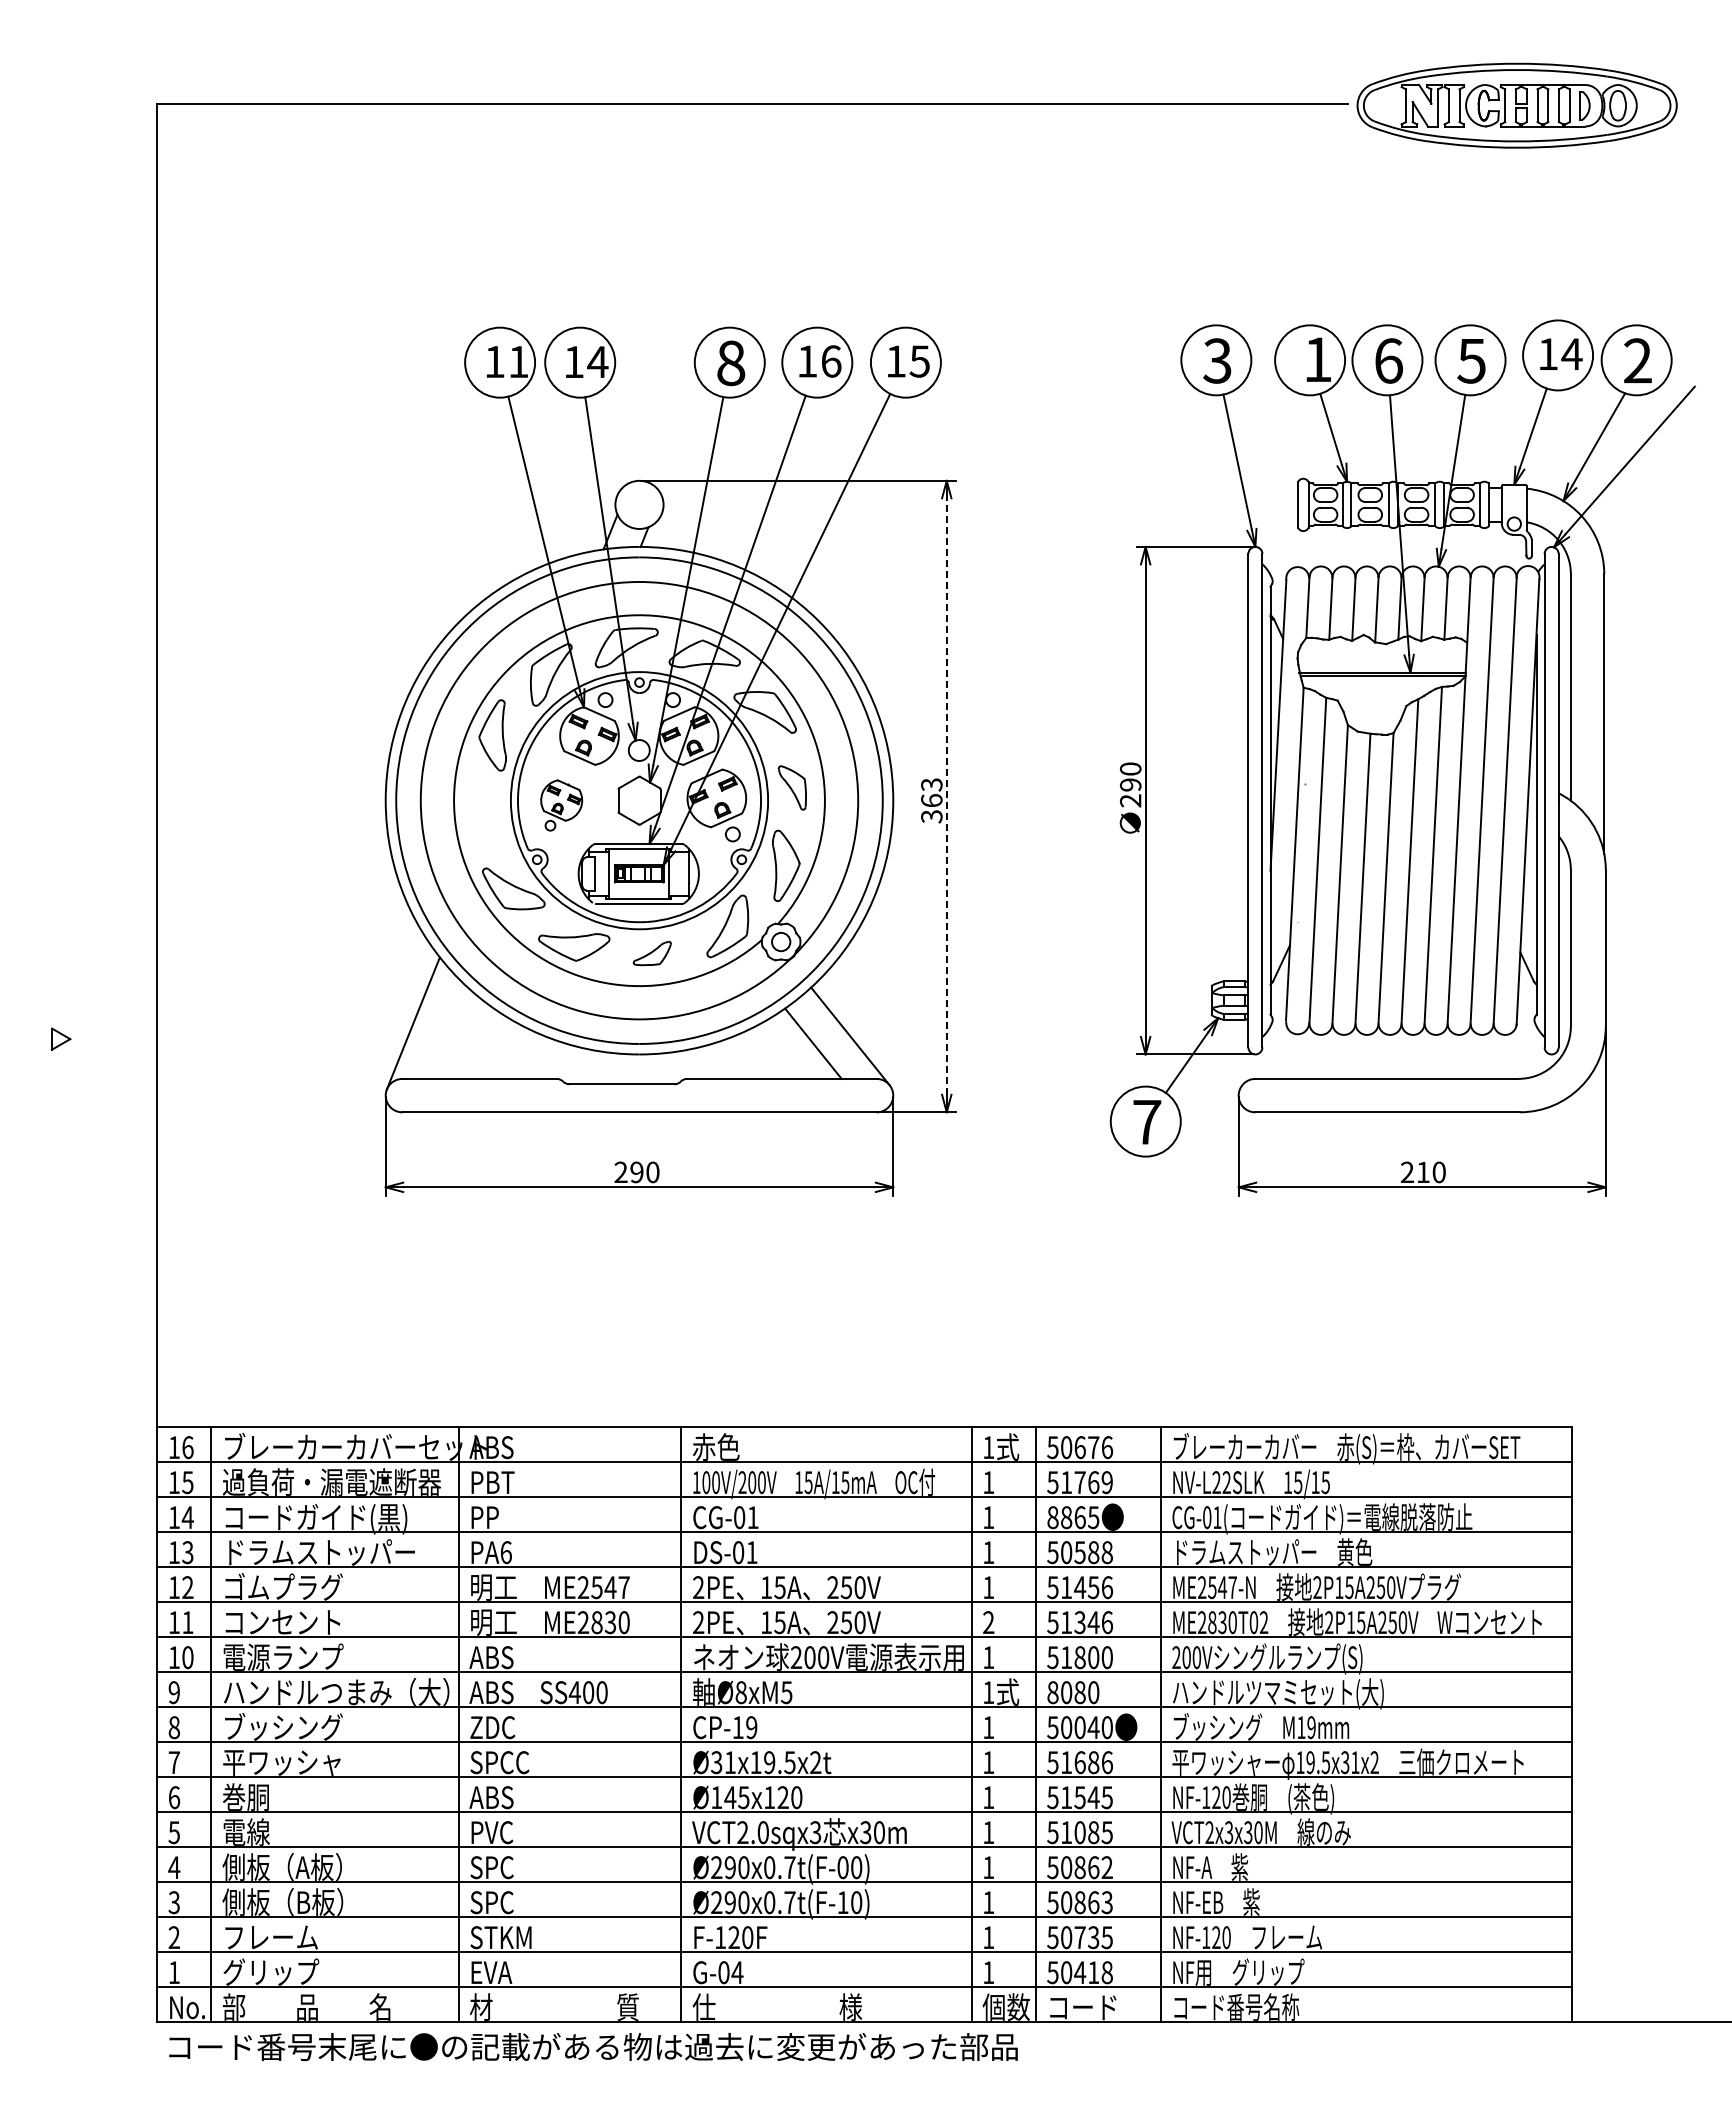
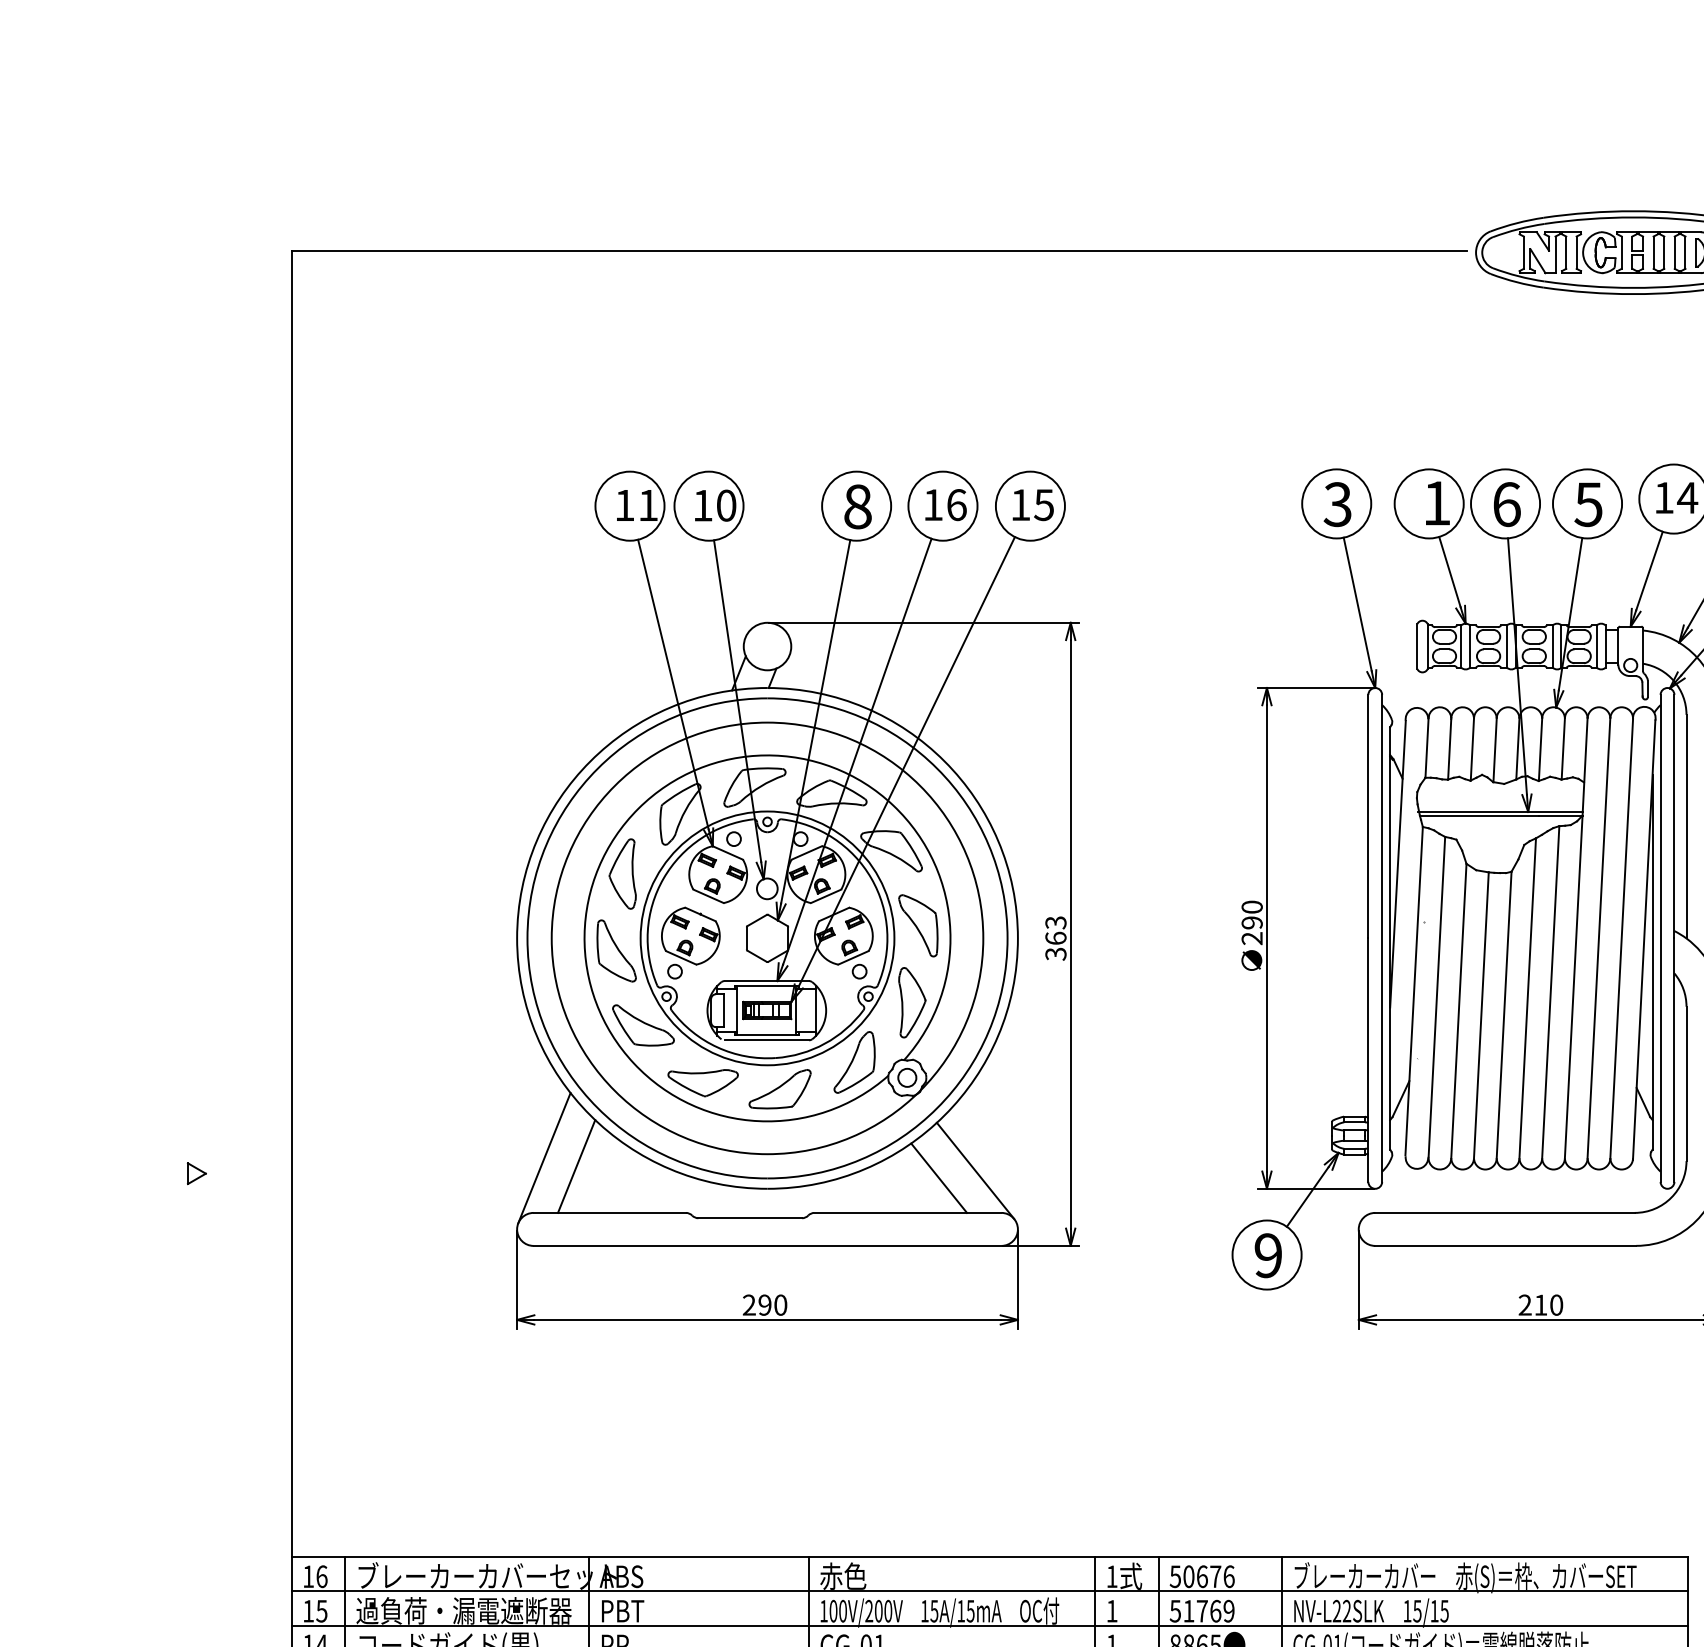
text: (597, 361) -> (726, 505), 14 -> 10
part: (792, 787) -> (918, 925), size x1.43
line: (946, 796) -> (1070, 934), dashed -> solid
part: (561, 805) -> (690, 943), size x1.43
part: (486, 813) -> (616, 951), added
part: (652, 953) -> (780, 1089), size x1.67
line: (445, 1031) -> (576, 1166), added
text: (1147, 1122) -> (1268, 1255), 7 -> 9

